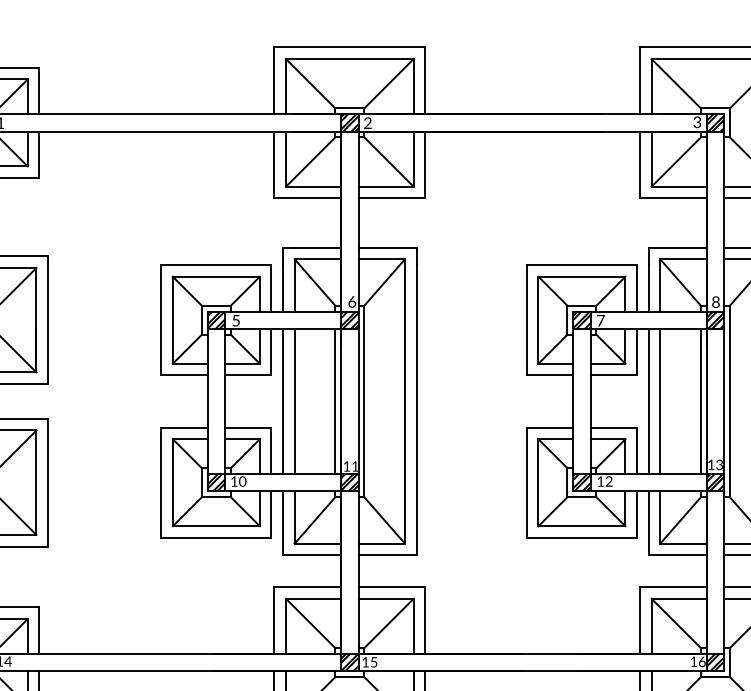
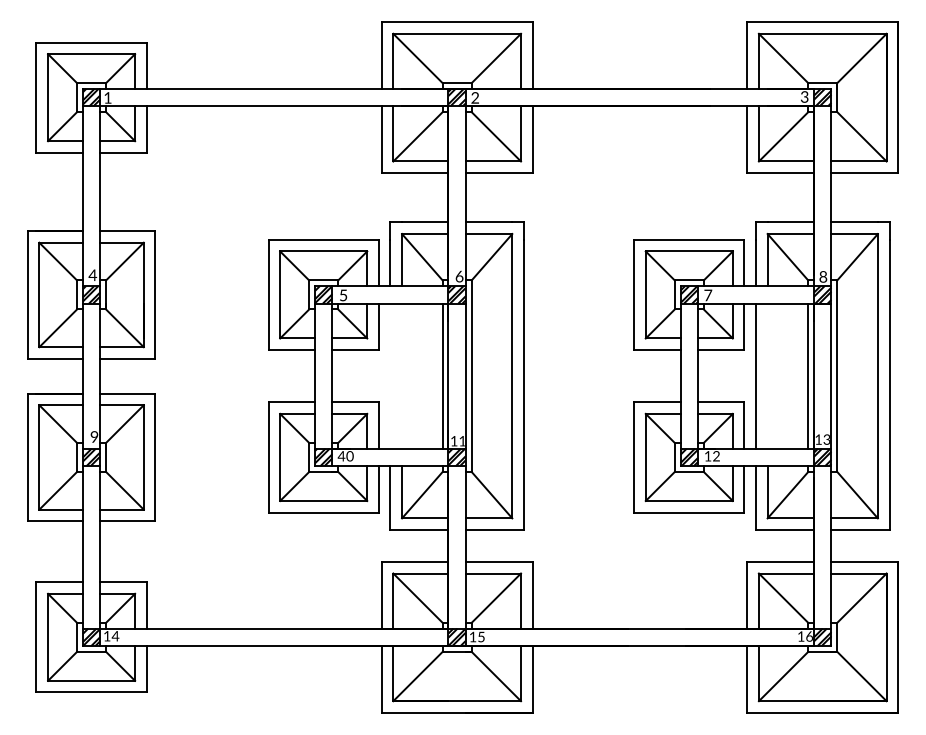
line: (283, 400) -> (390, 375), removed
line: (295, 400) -> (402, 375), removed
line: (660, 400) -> (767, 375), removed
text: (234, 481) -> (341, 456), 10 -> 40

